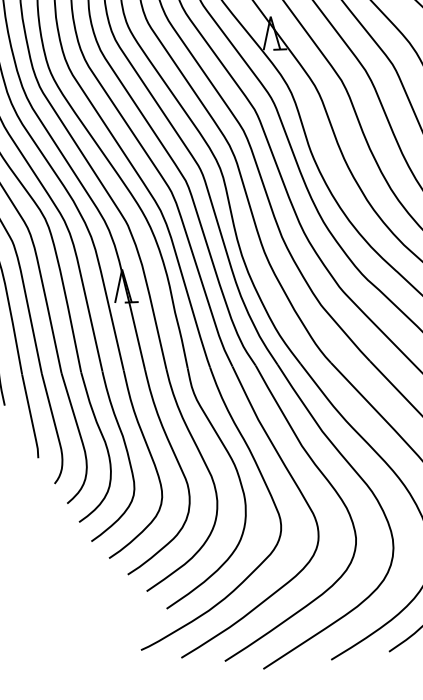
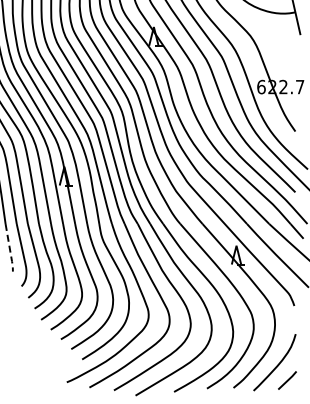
line: (30, 419) -> (9, 249), solid -> dashed

